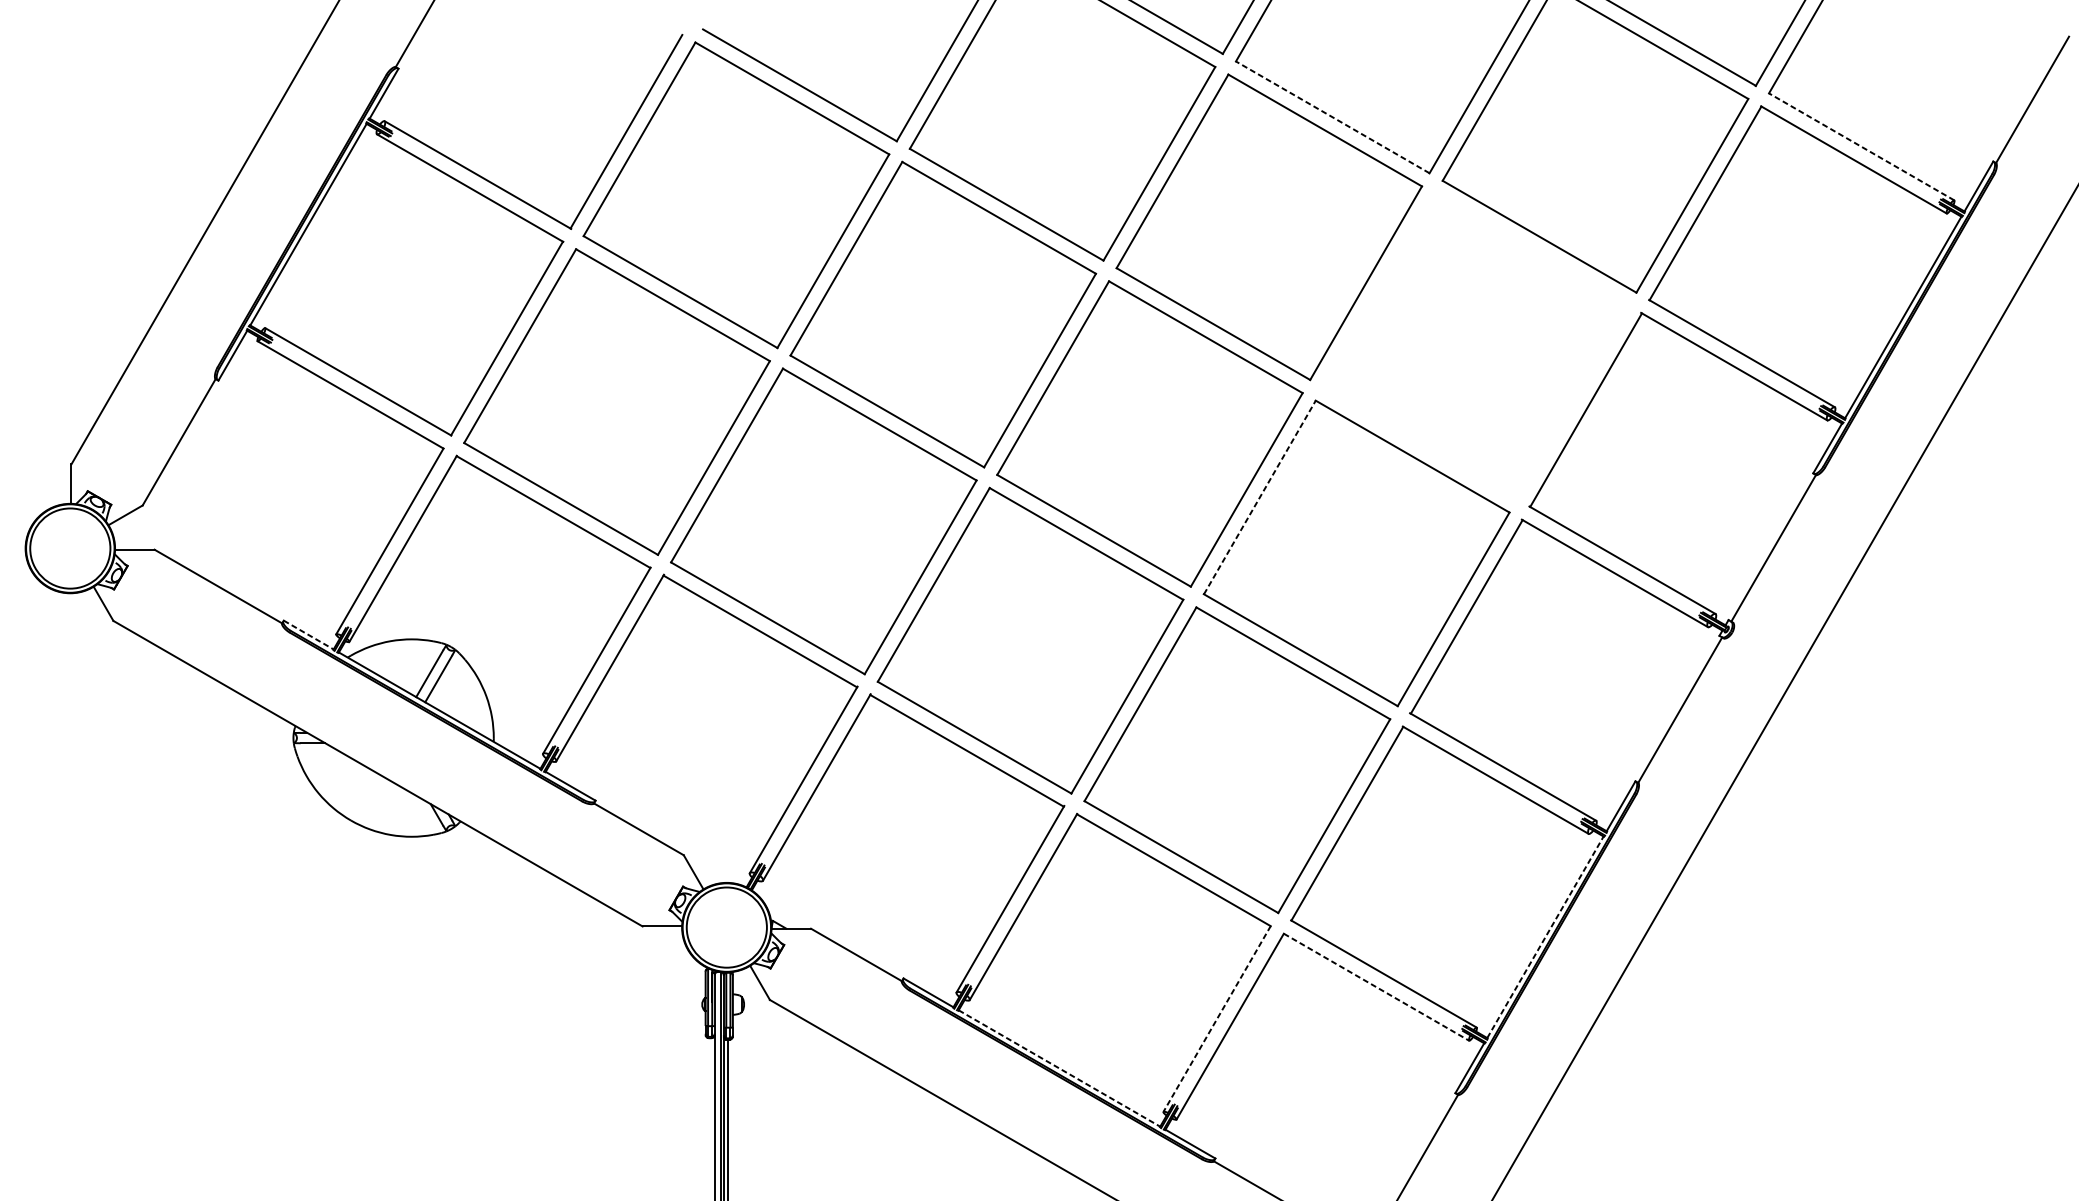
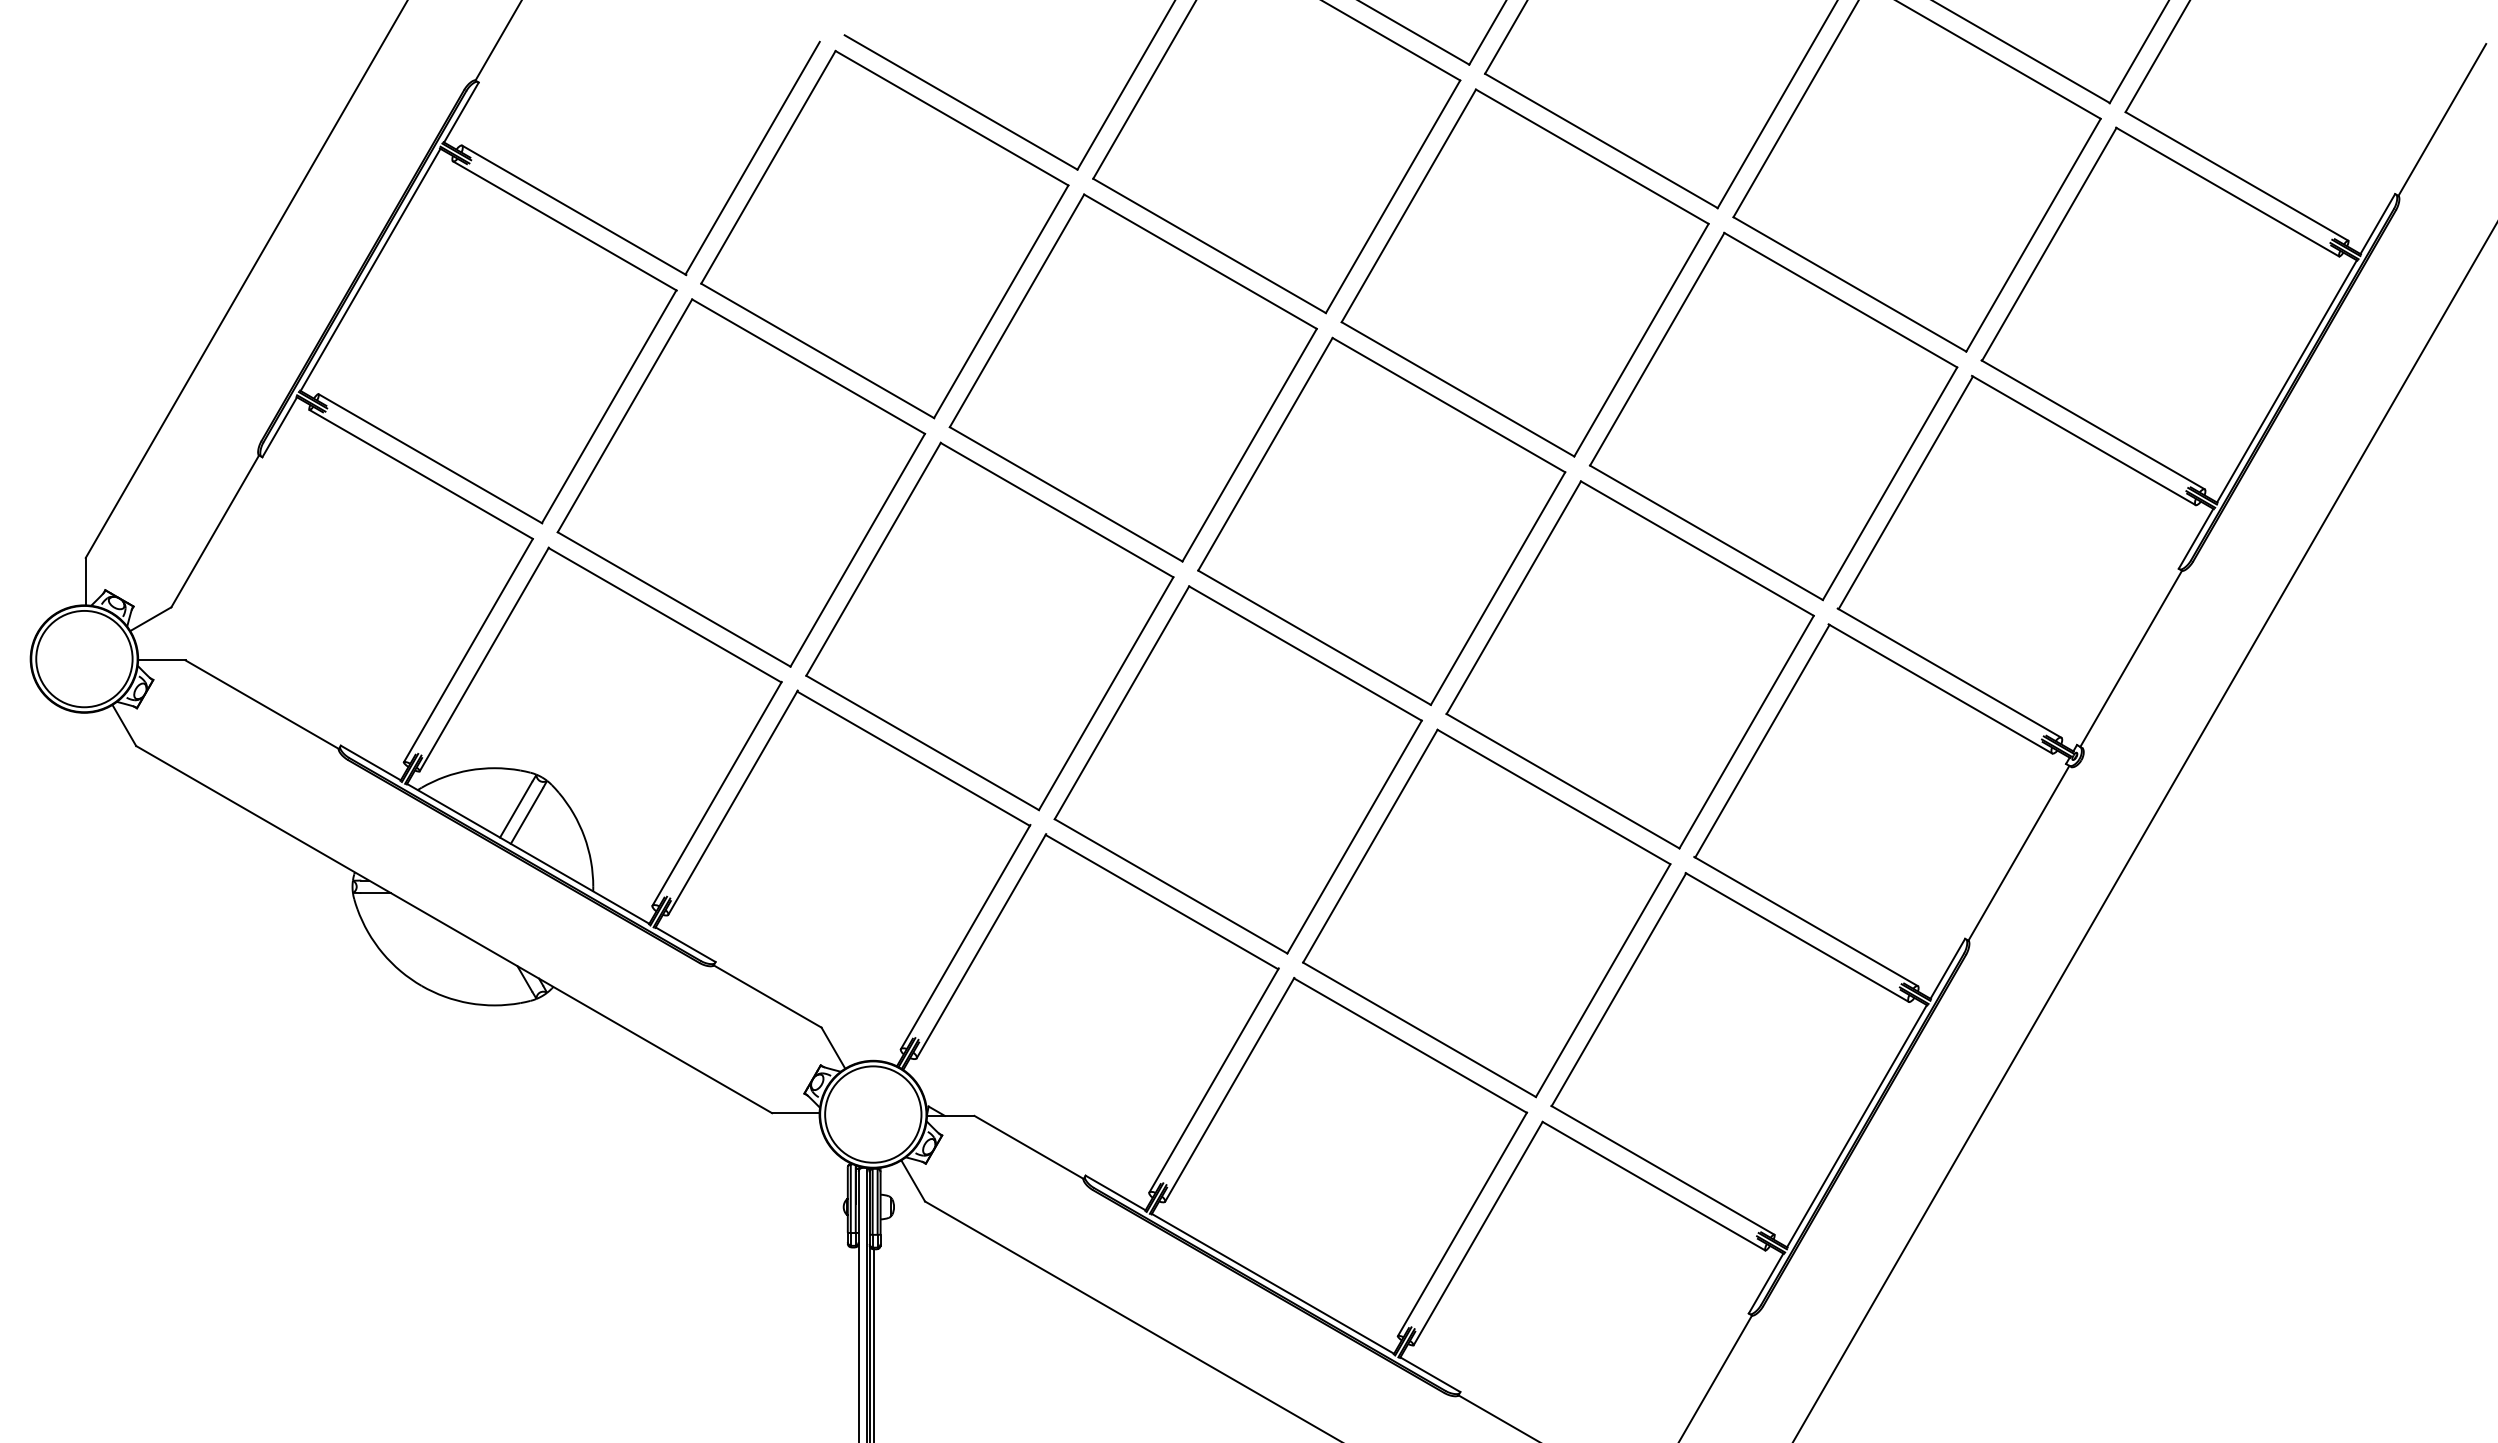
line: (1332, 116) -> (1600, 140), dashed -> solid
line: (1861, 146) -> (2236, 176), dashed -> solid
part: (1475, 346) -> (1773, 416), added
line: (1260, 497) -> (1514, 597), dashed -> solid
line: (308, 635) -> (370, 763), dashed -> solid
line: (1545, 937) -> (1856, 1126), dashed -> solid
line: (1376, 987) -> (1653, 1186), dashed -> solid
line: (1217, 1019) -> (1462, 1224), dashed -> solid
line: (1059, 1068) -> (1273, 1283), dashed -> solid

